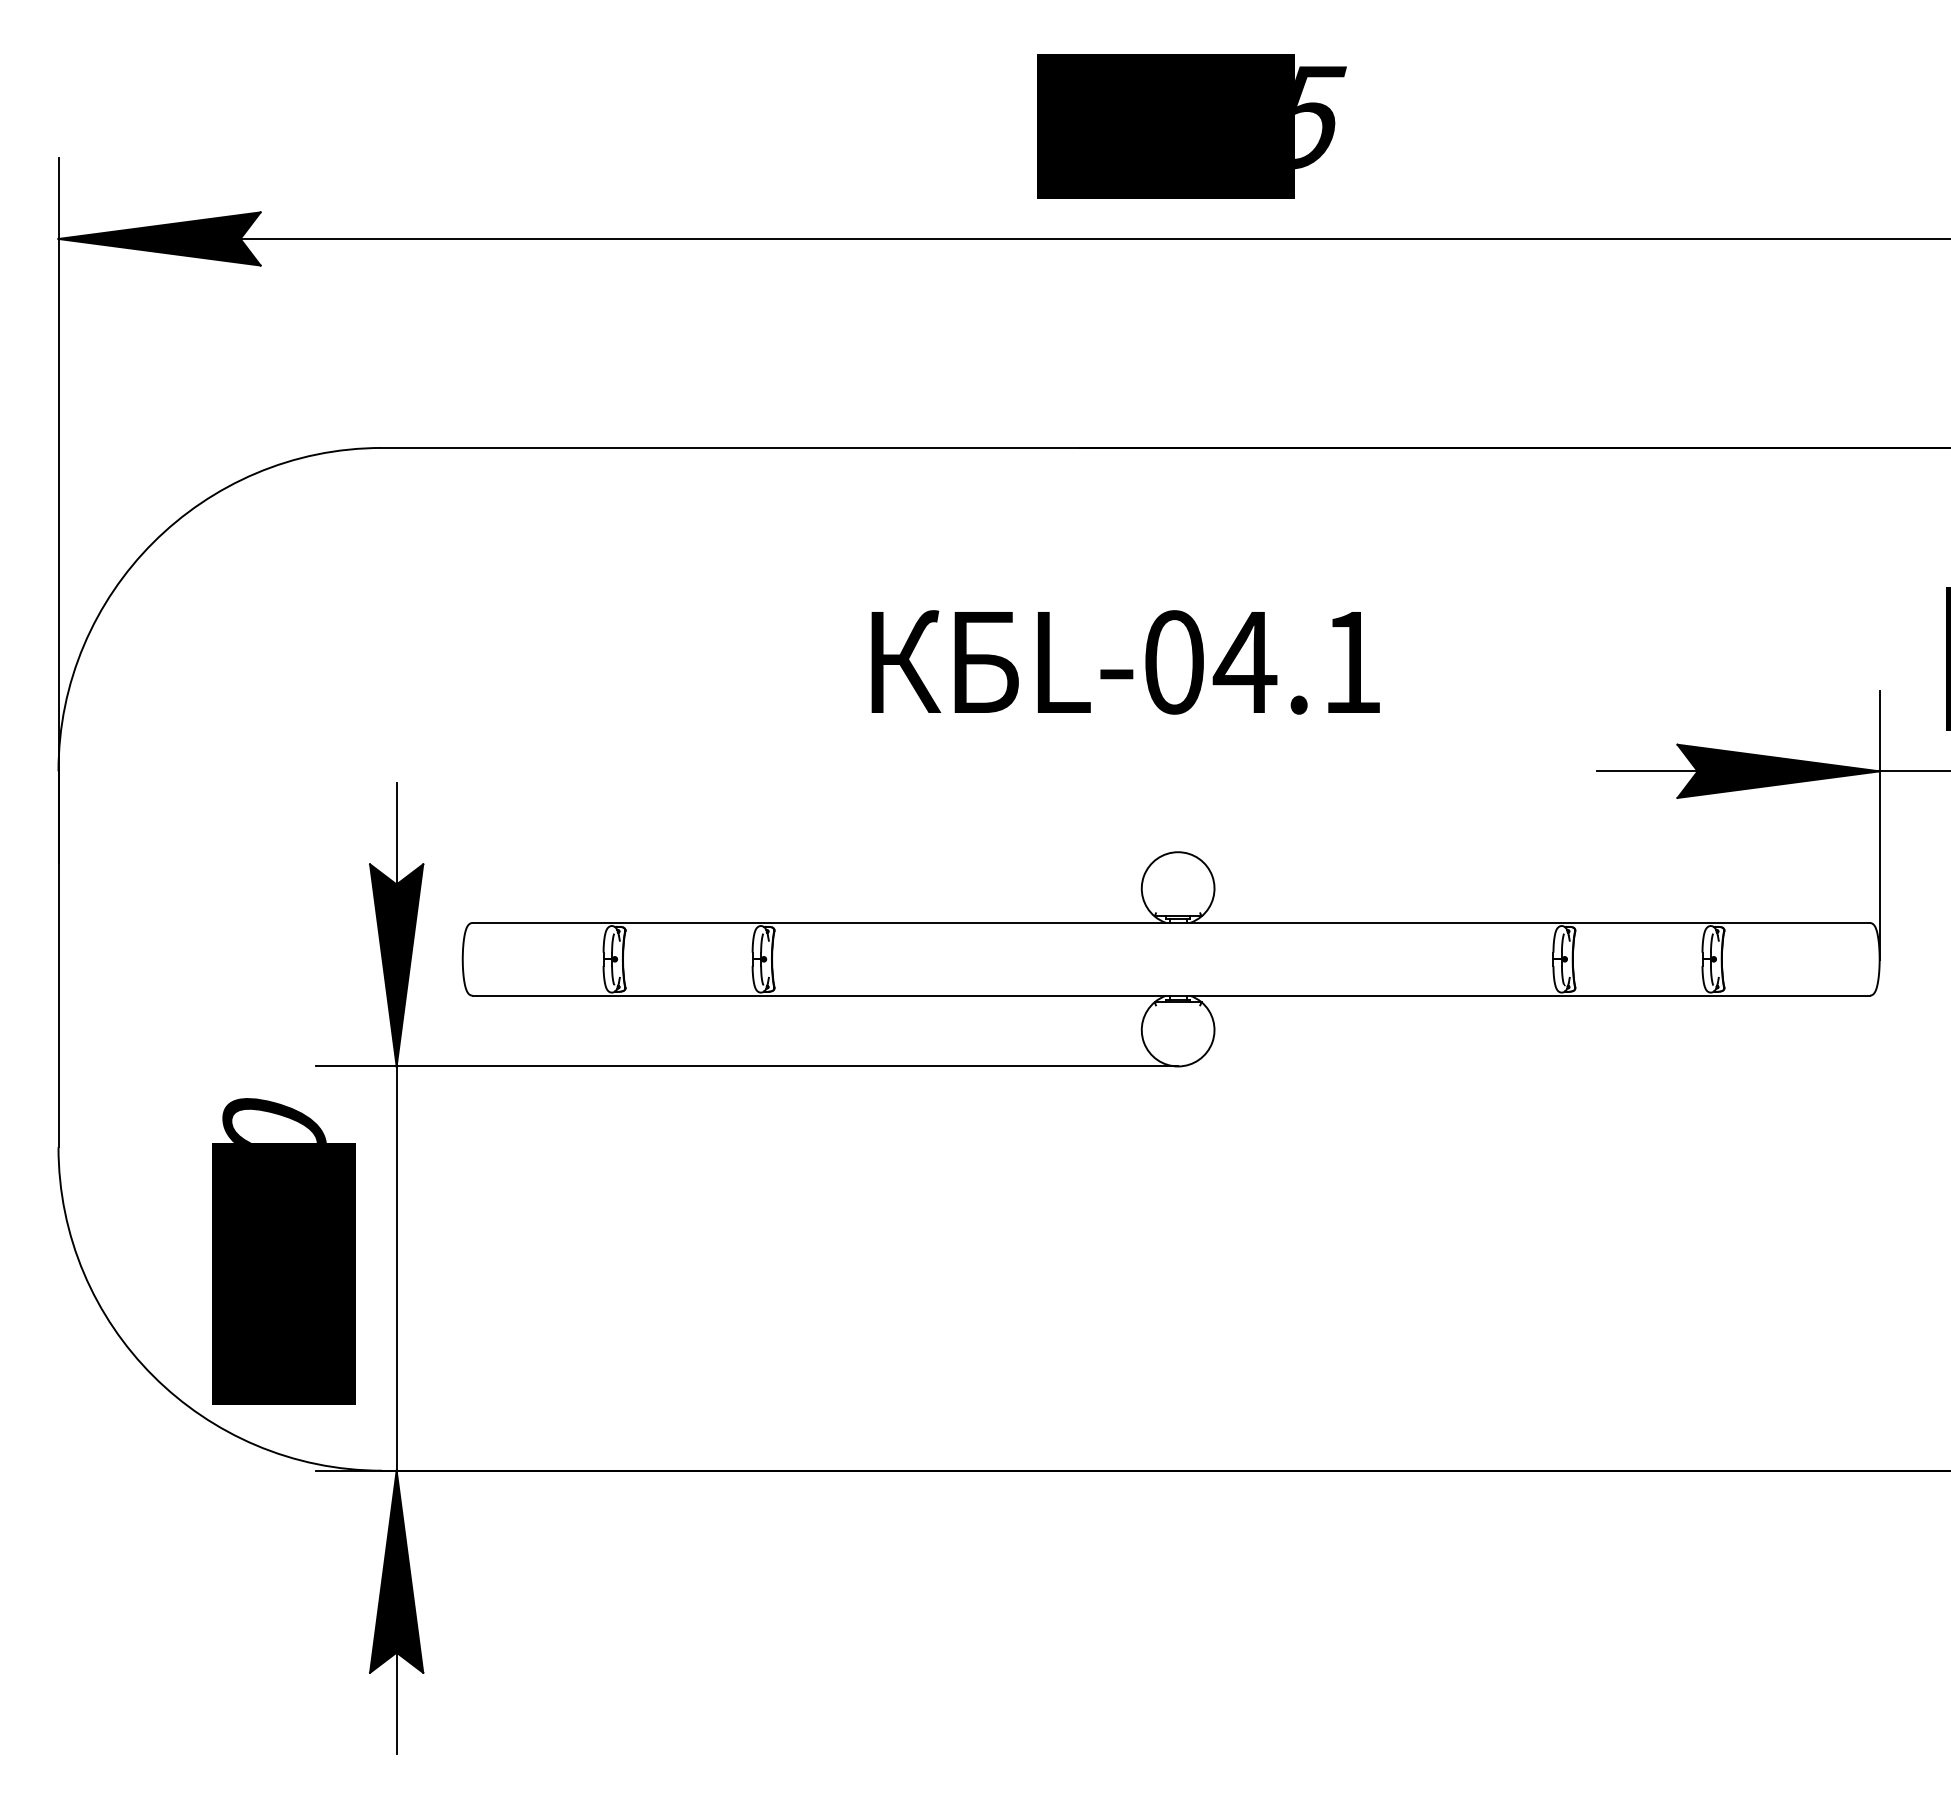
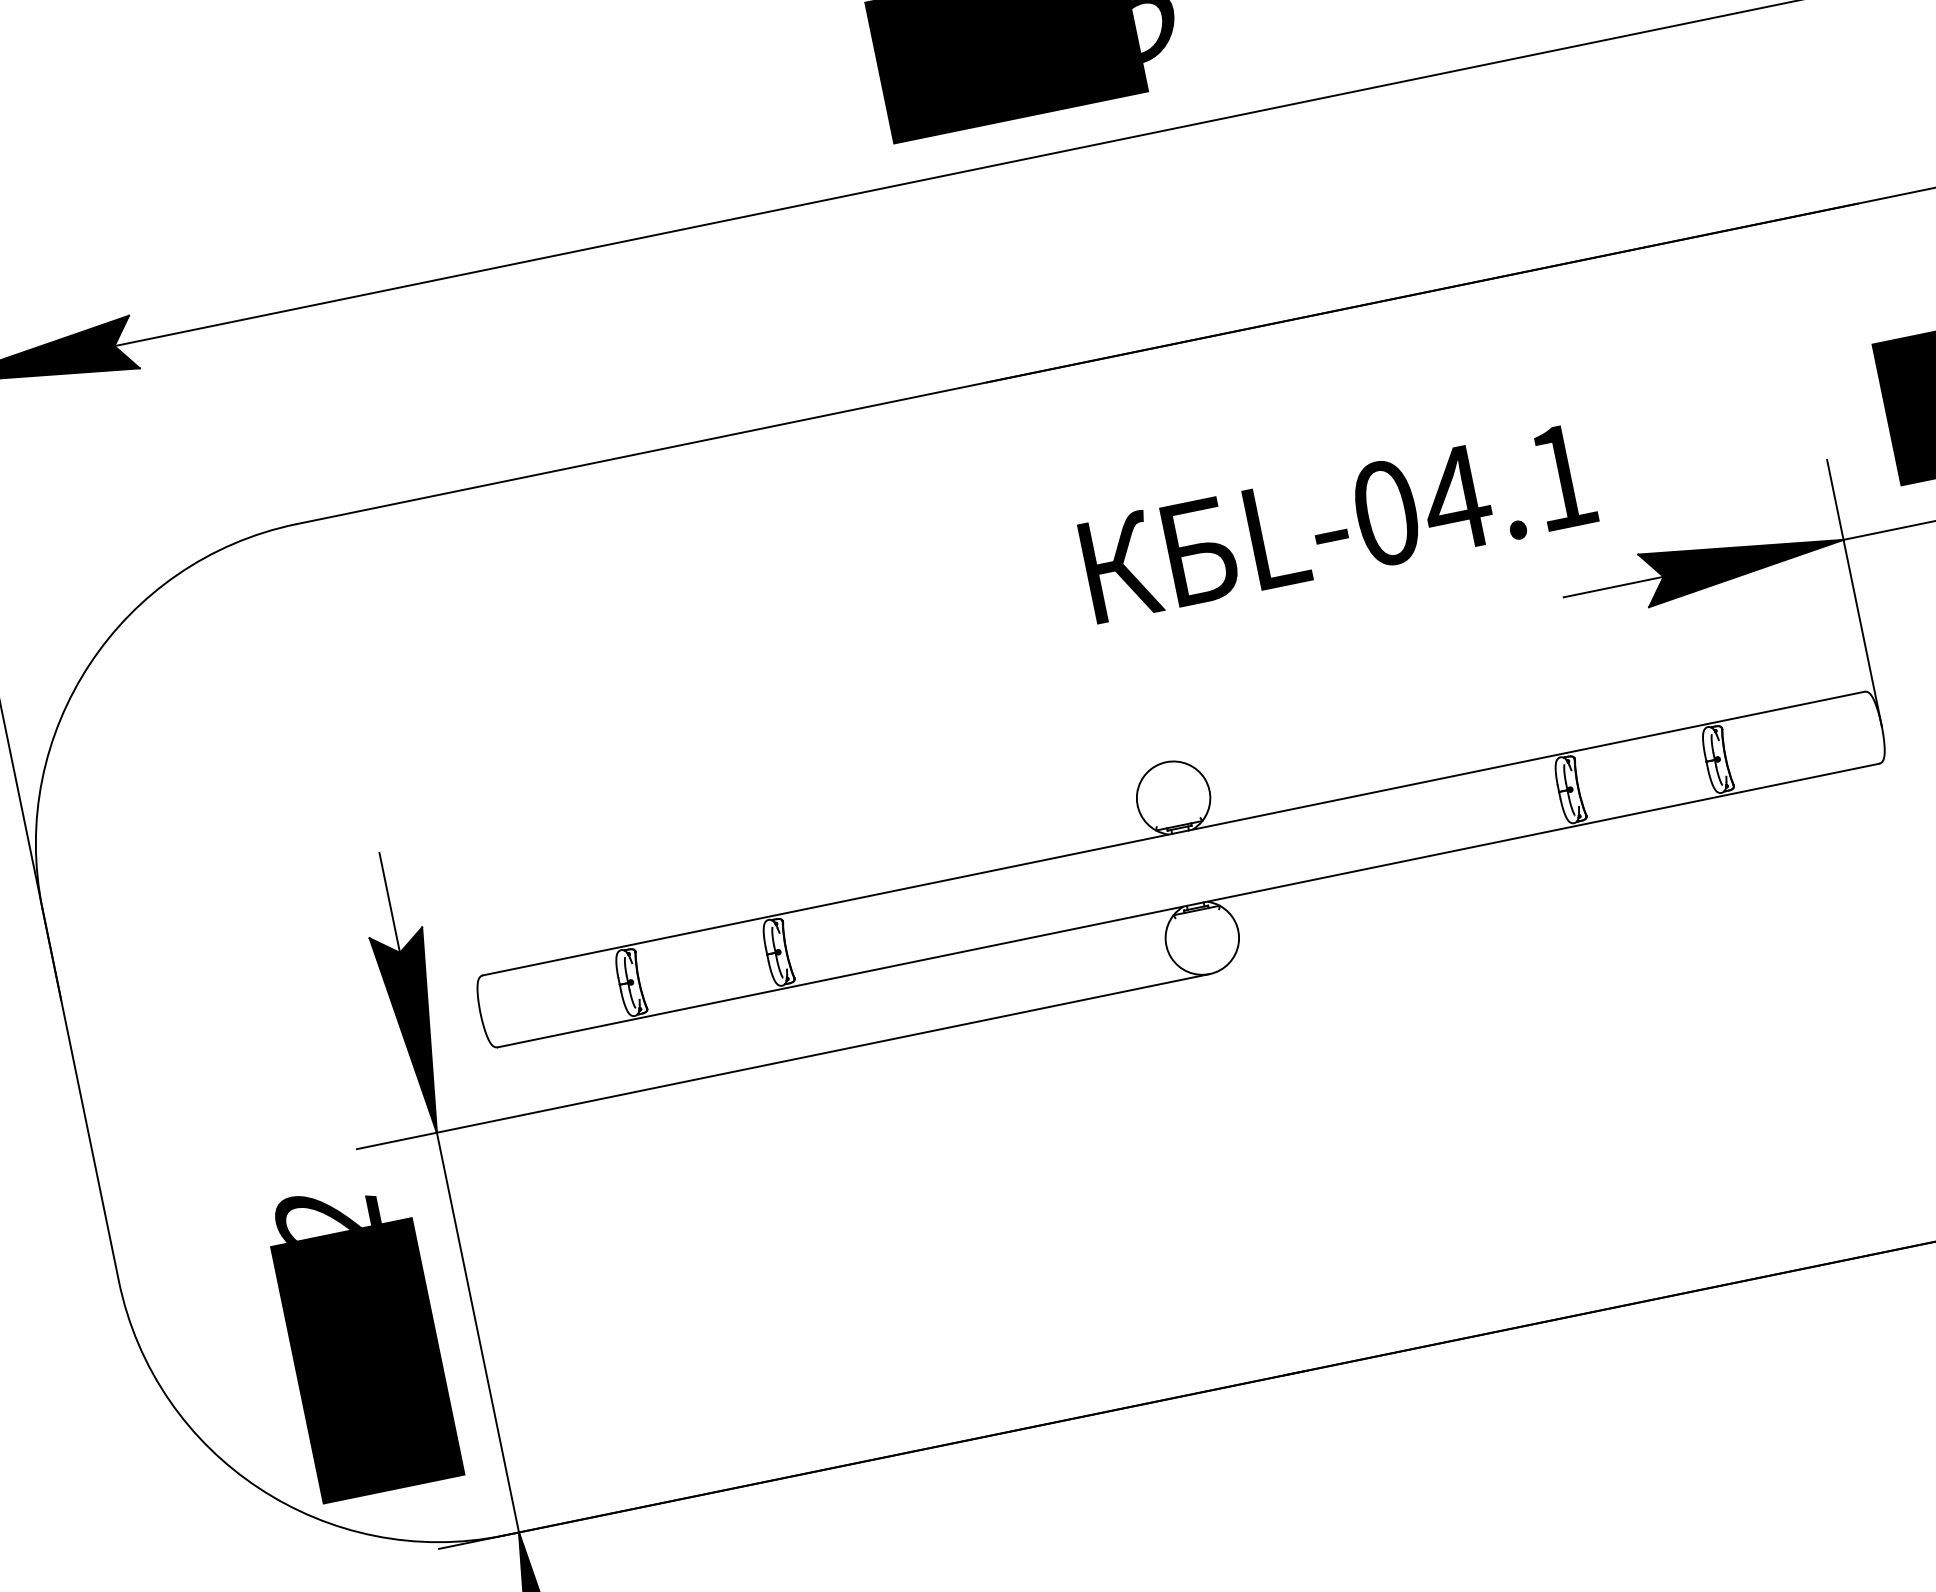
text: (1125, 662) -> (1338, 523), moved
text: (274, 1120) -> (327, 1210), 1000 -> 1452

